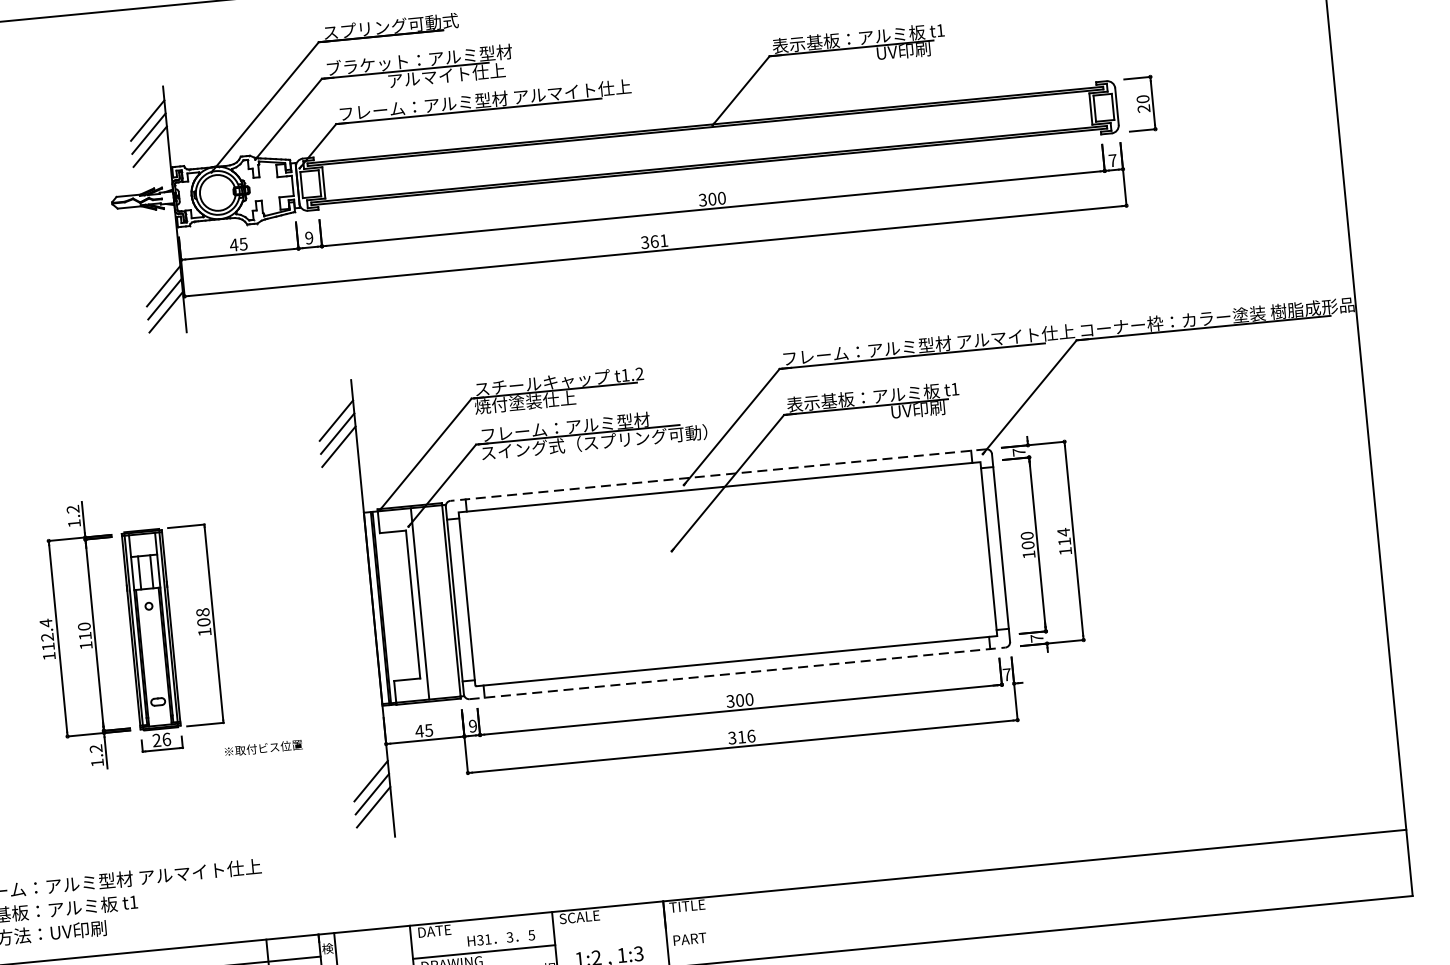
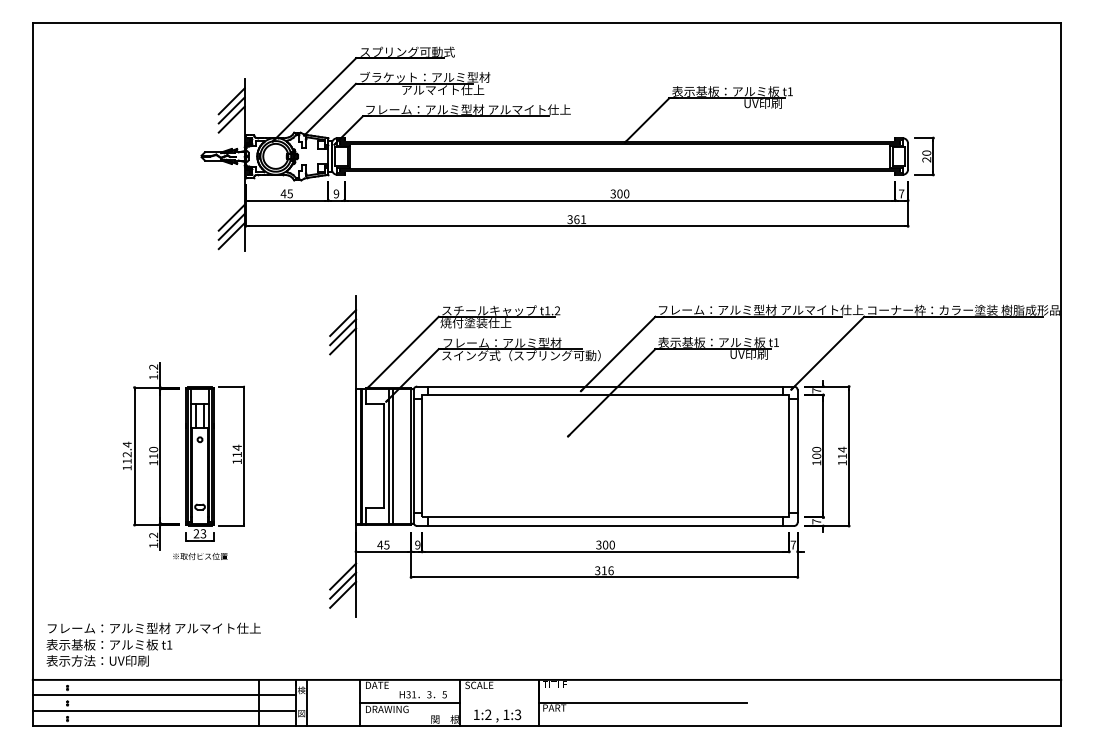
line: (718, 475) -> (605, 386), dashed -> solid
line: (424, 603) -> (392, 456), added
text: (202, 616) -> (236, 450), 108 -> 114
line: (738, 673) -> (606, 526), dashed -> solid
text: (166, 739) -> (203, 533), 26 -> 23
text: (263, 748) -> (200, 556), moved
line: (814, 920) -> (642, 703), added

